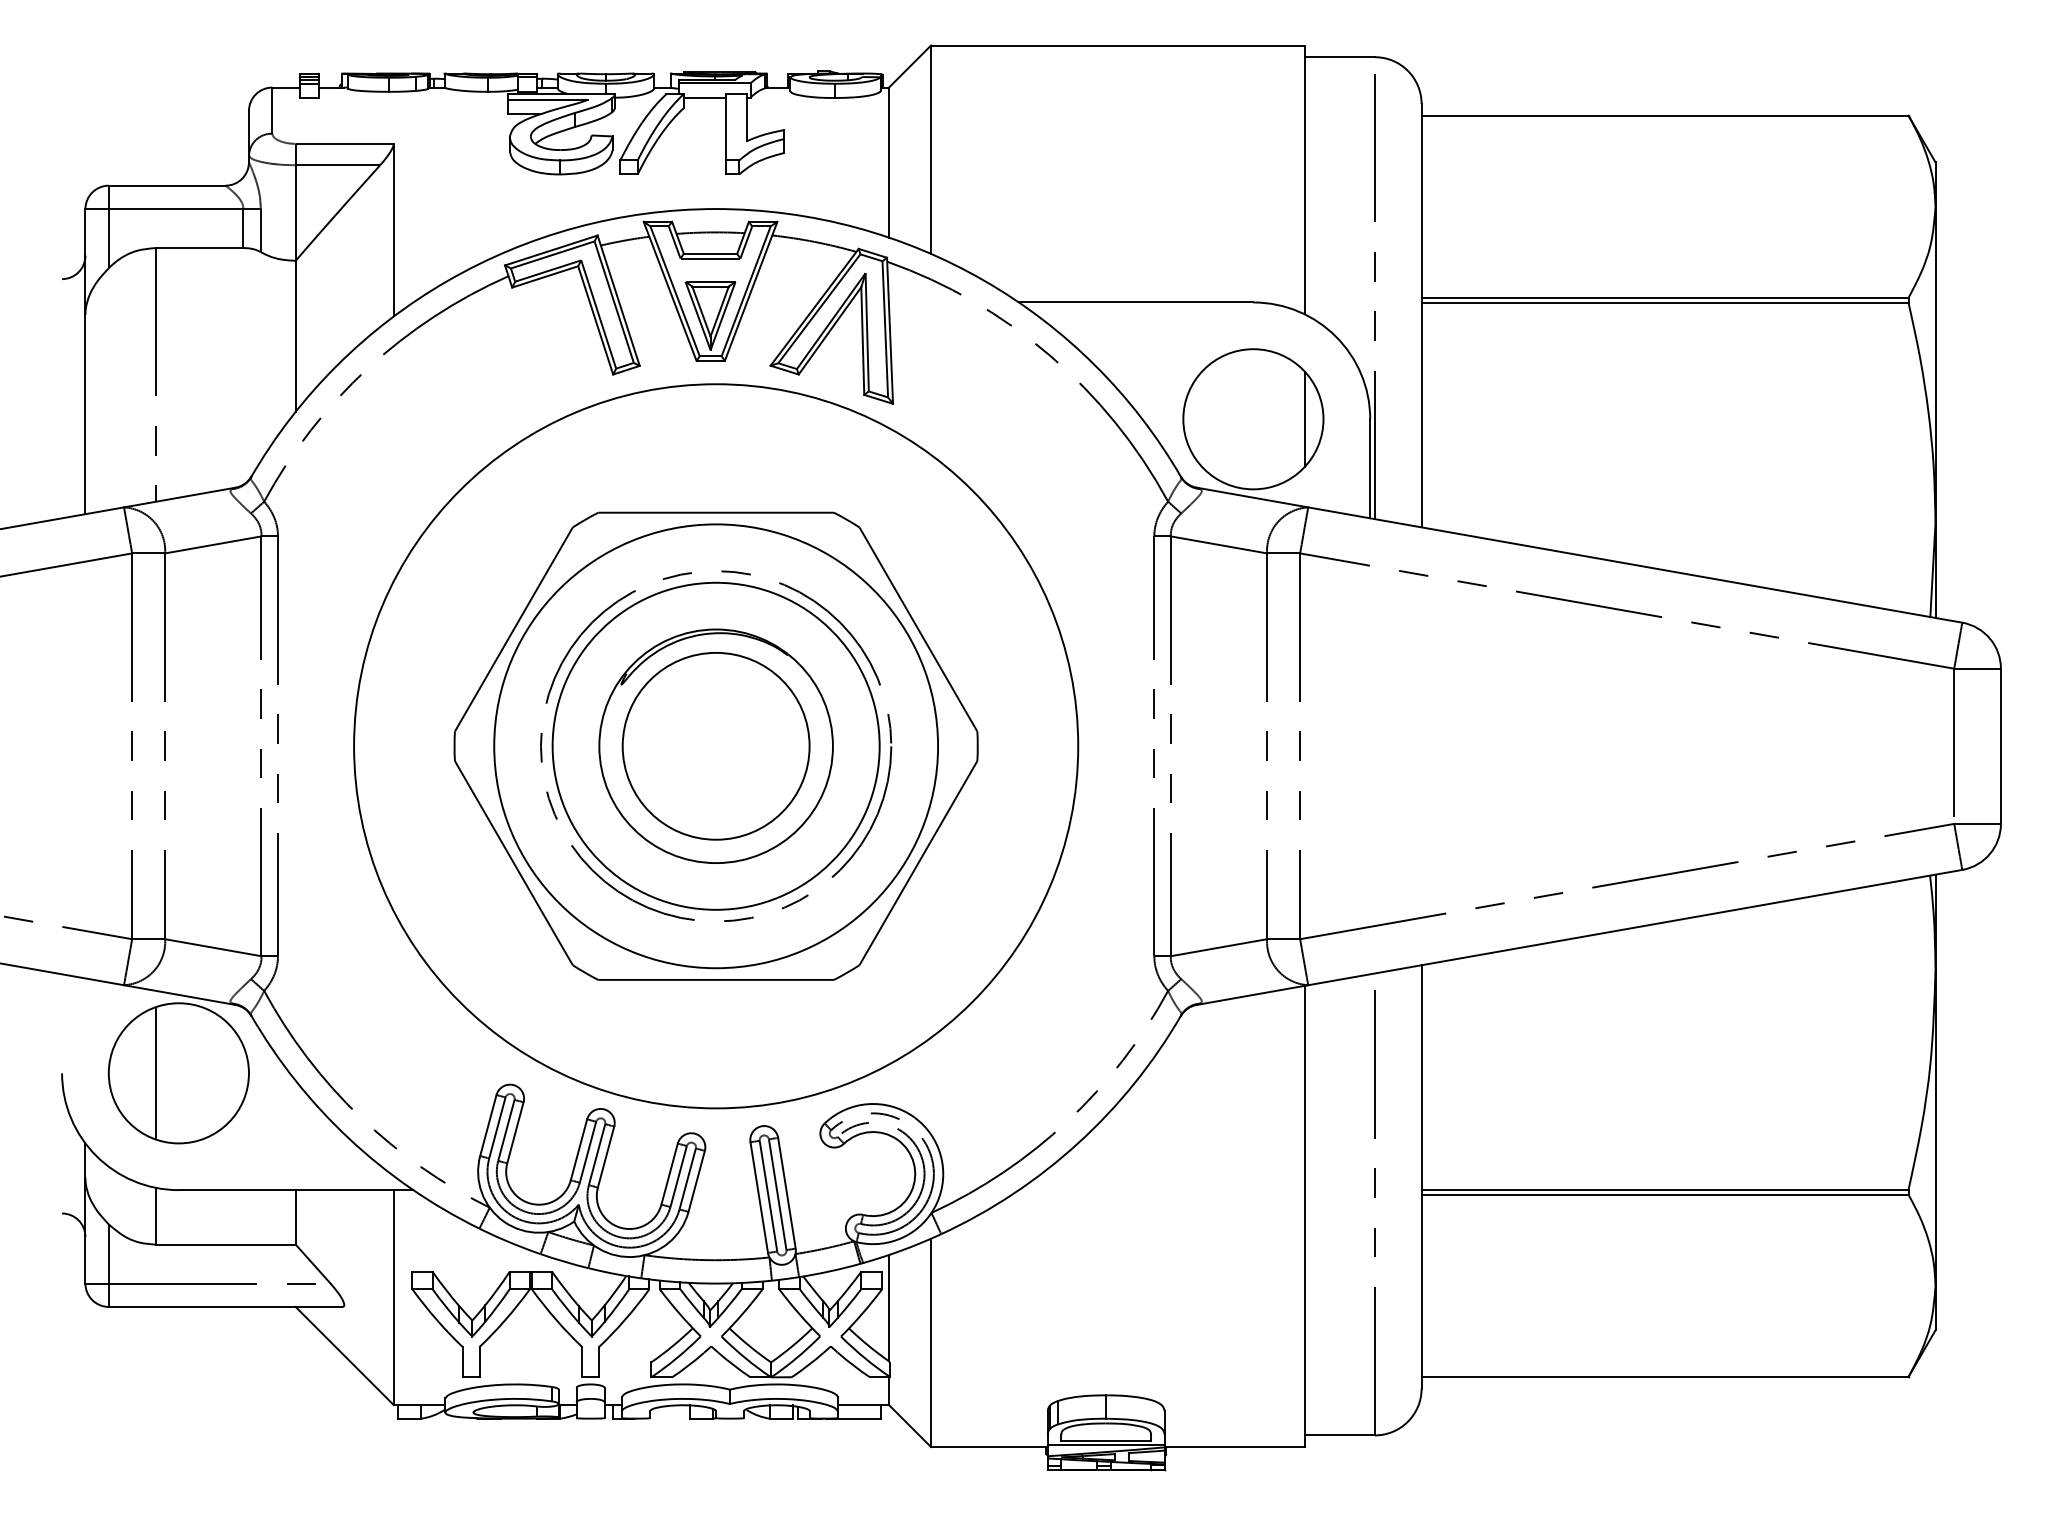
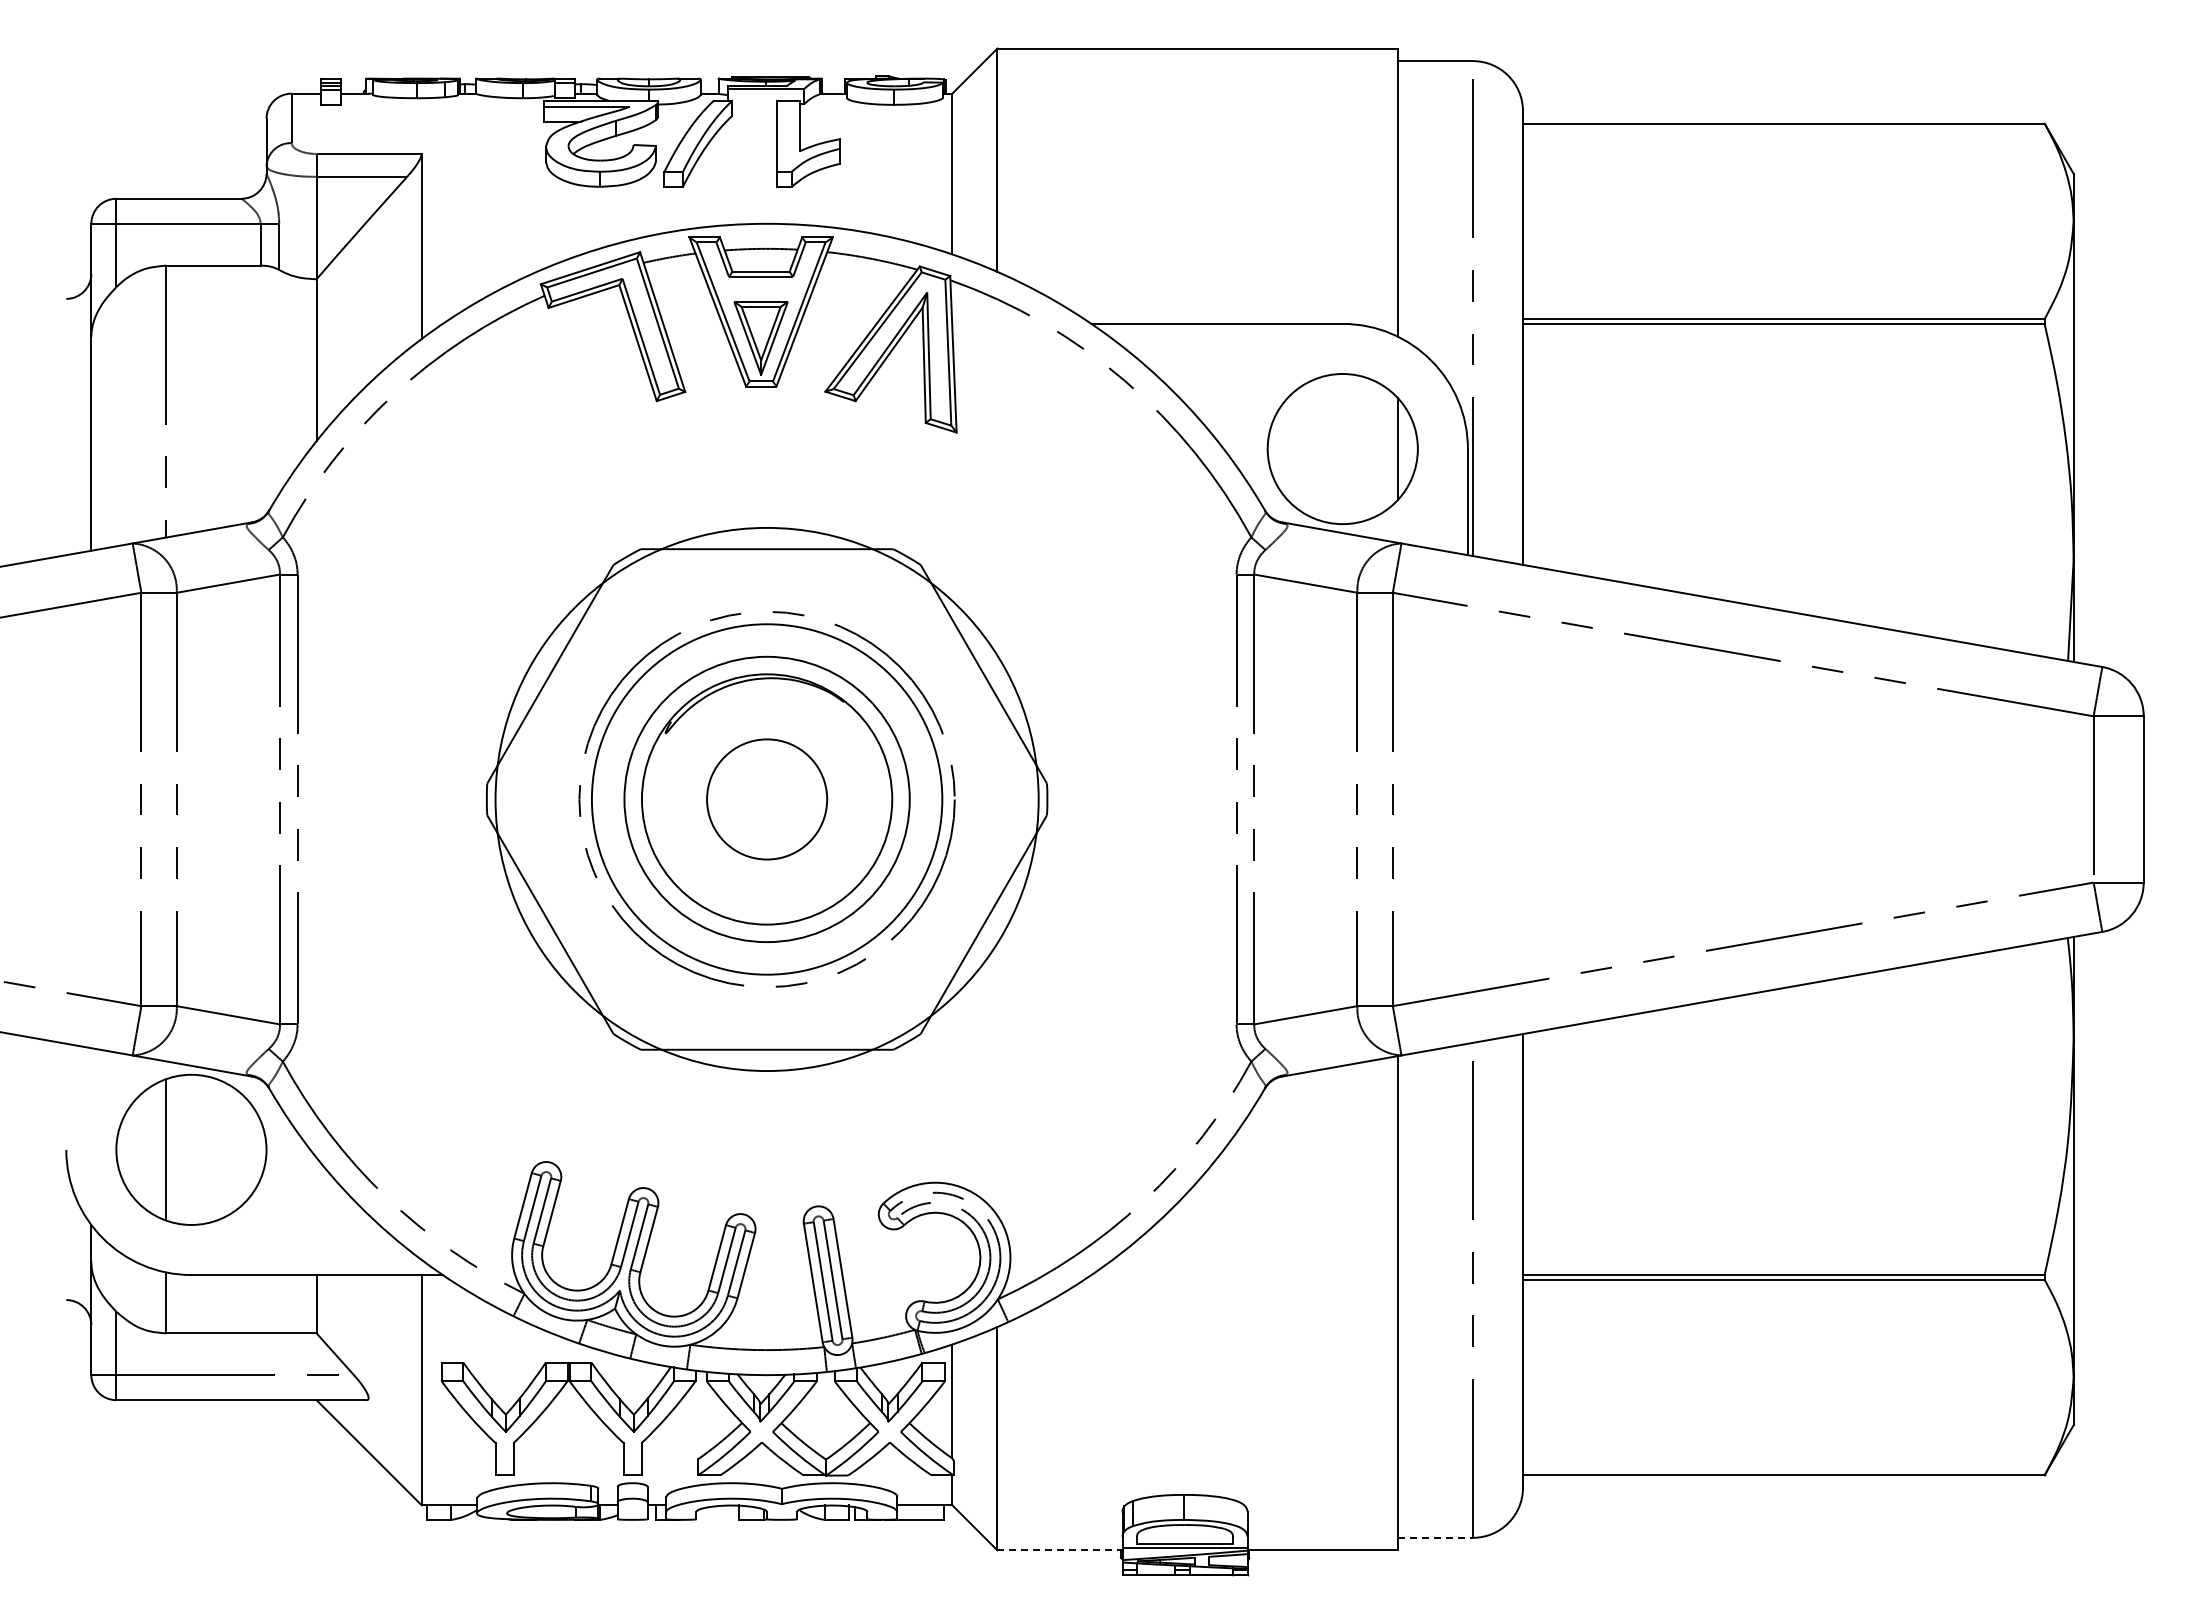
line: (704, 97) -> (754, 104), removed
circle: (715, 746) -> (766, 799), size x0.6
circle: (716, 746) -> (767, 799), size x0.6
circle: (716, 746) -> (767, 799), size x0.7
line: (1339, 1435) -> (1435, 1537), solid -> dashed
line: (989, 1447) -> (1059, 1550), solid -> dashed

